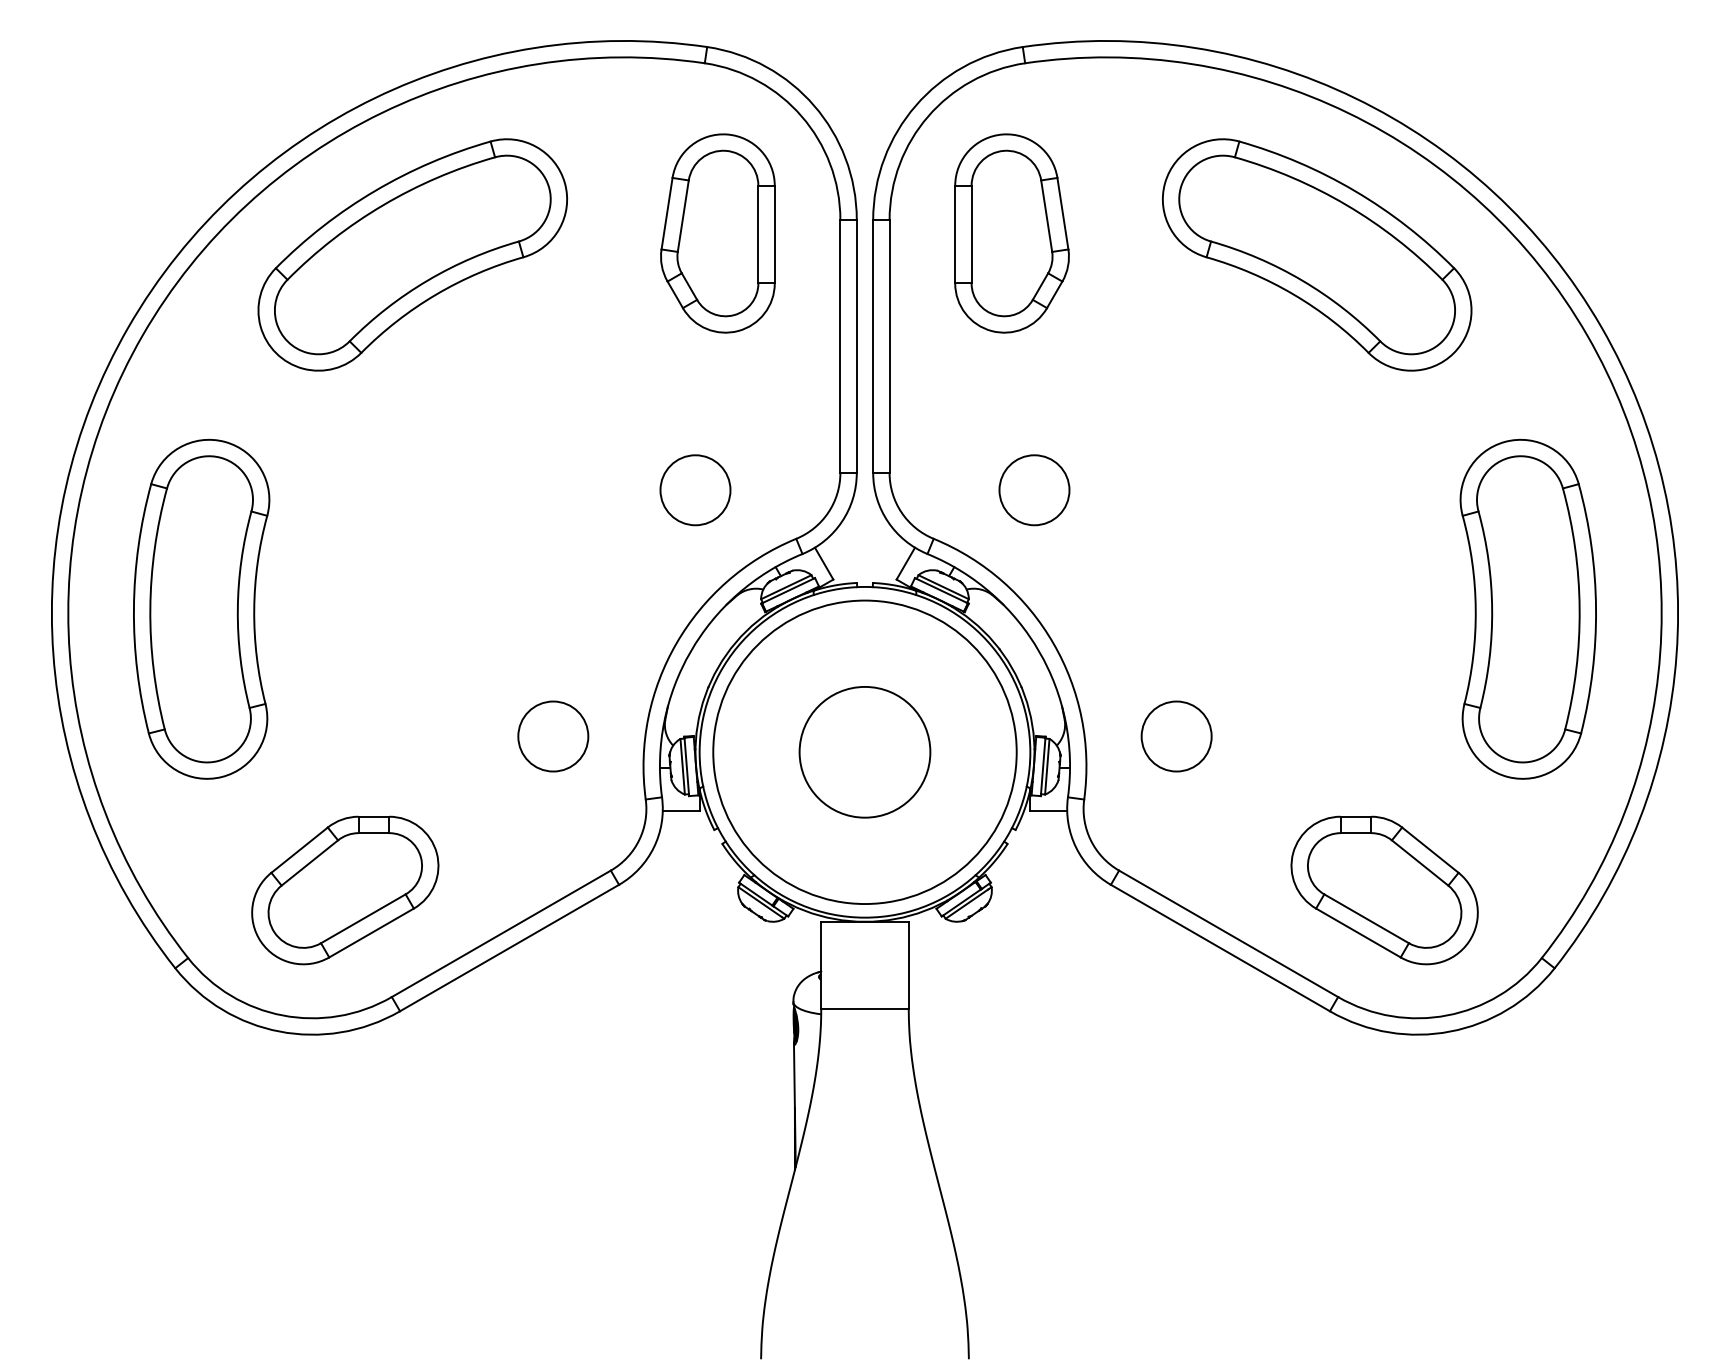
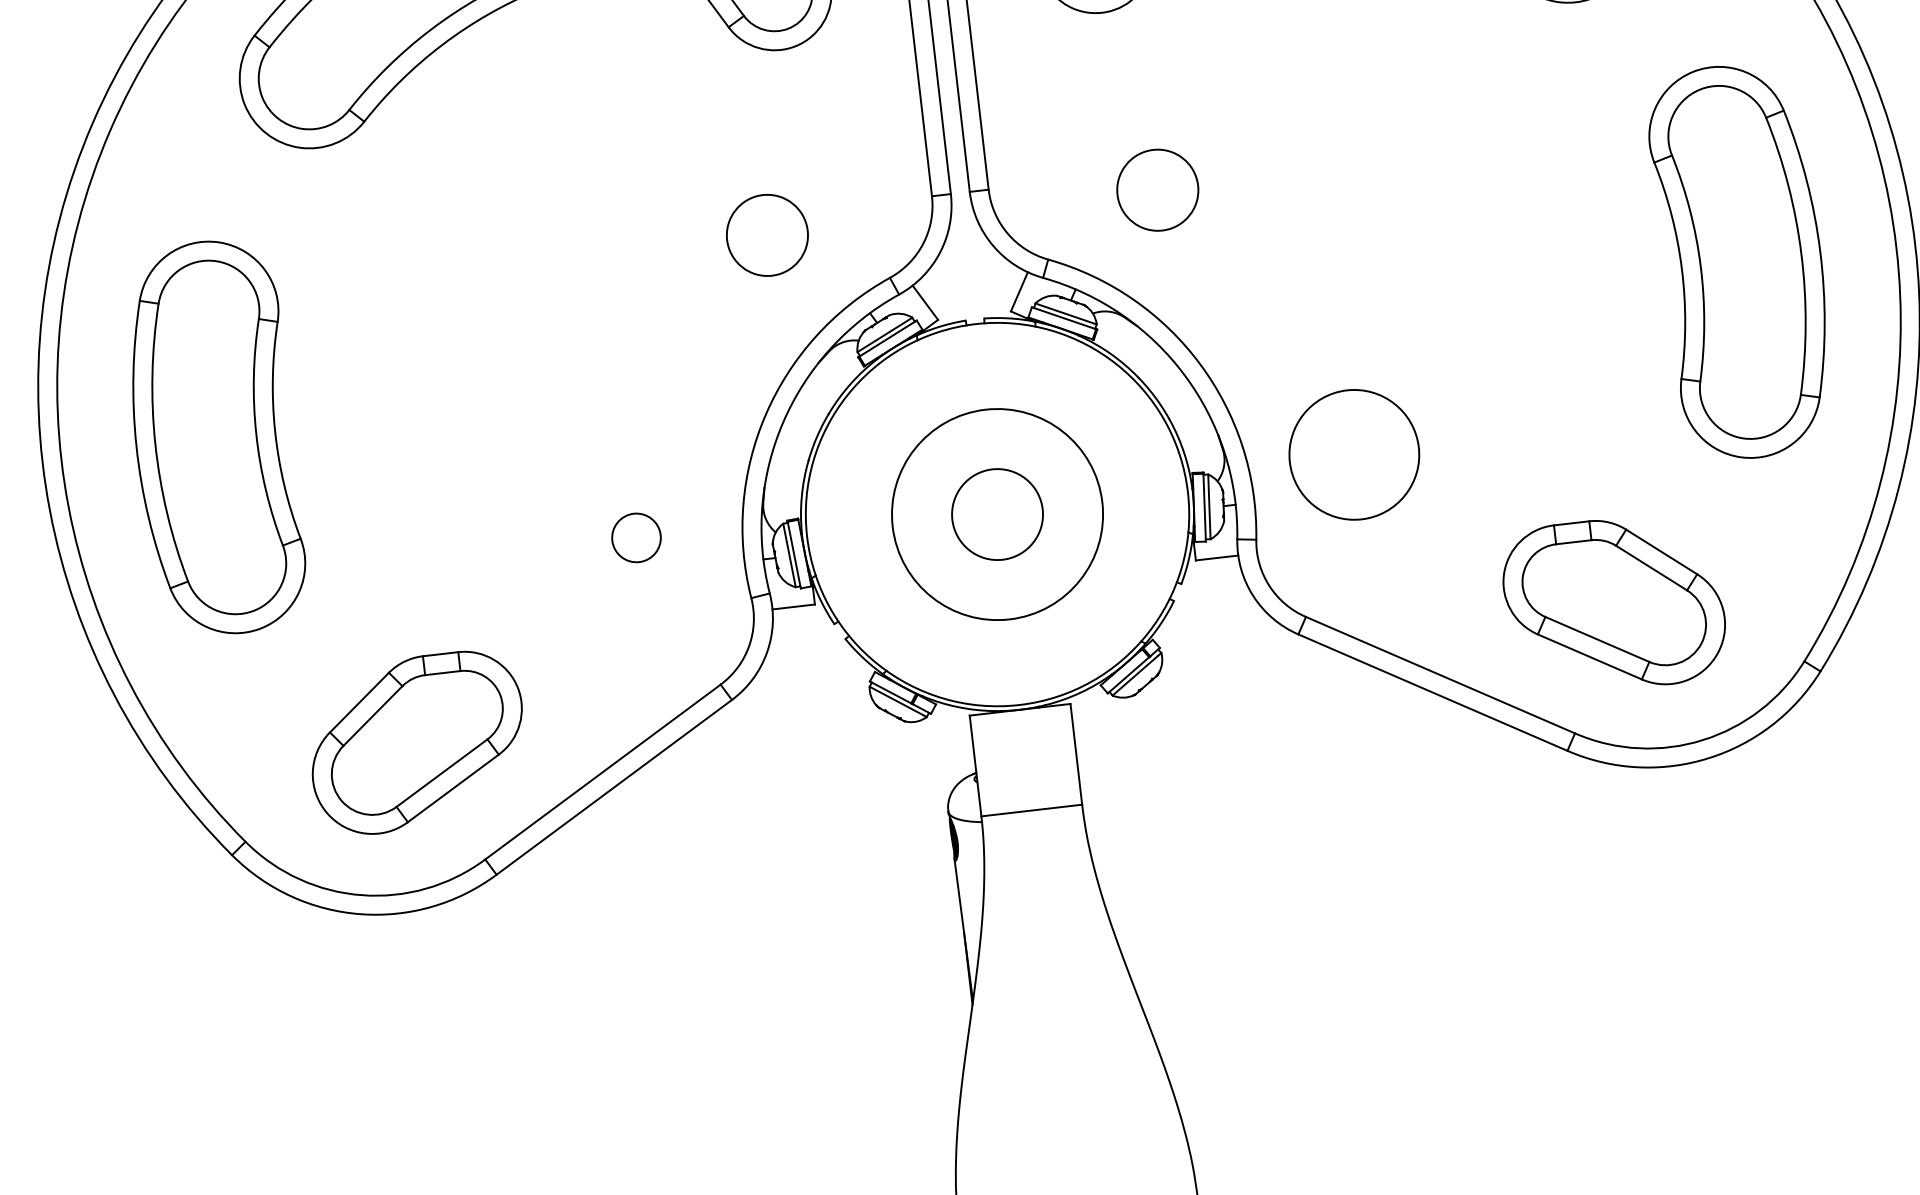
circle: (553, 736) -> (636, 537), size x0.6
circle: (1176, 736) -> (1354, 454), size x1.6
circle: (864, 751) -> (996, 513), size x0.6
circle: (864, 752) -> (996, 514), size x0.6

